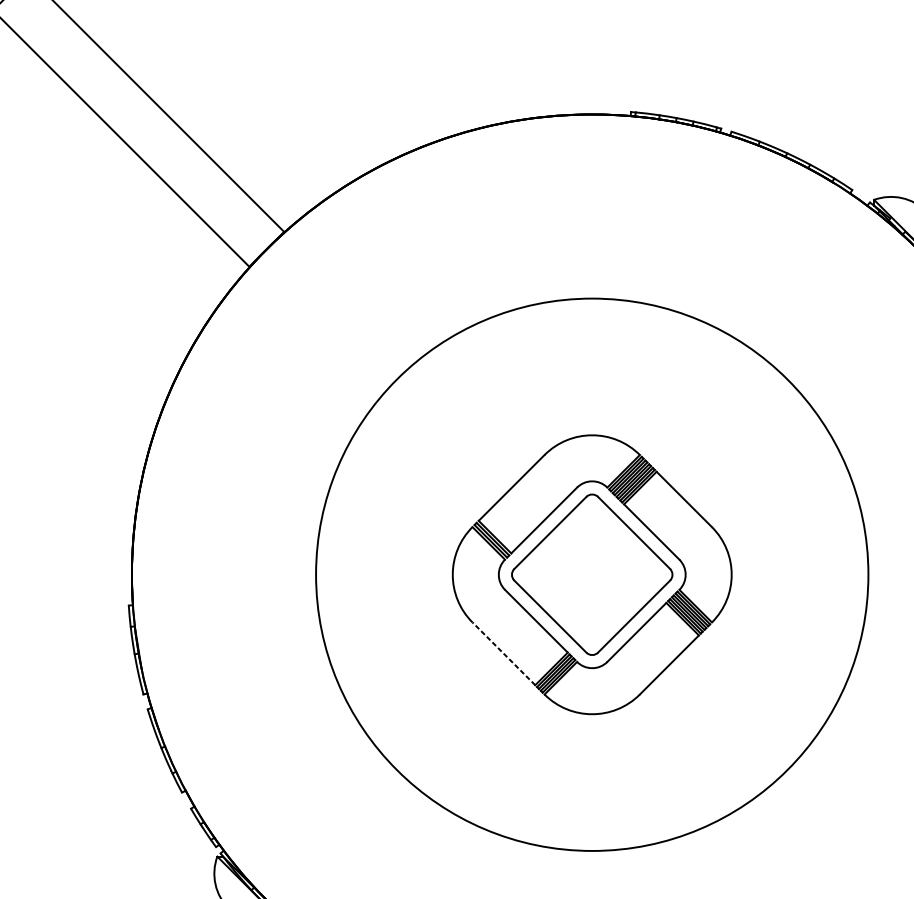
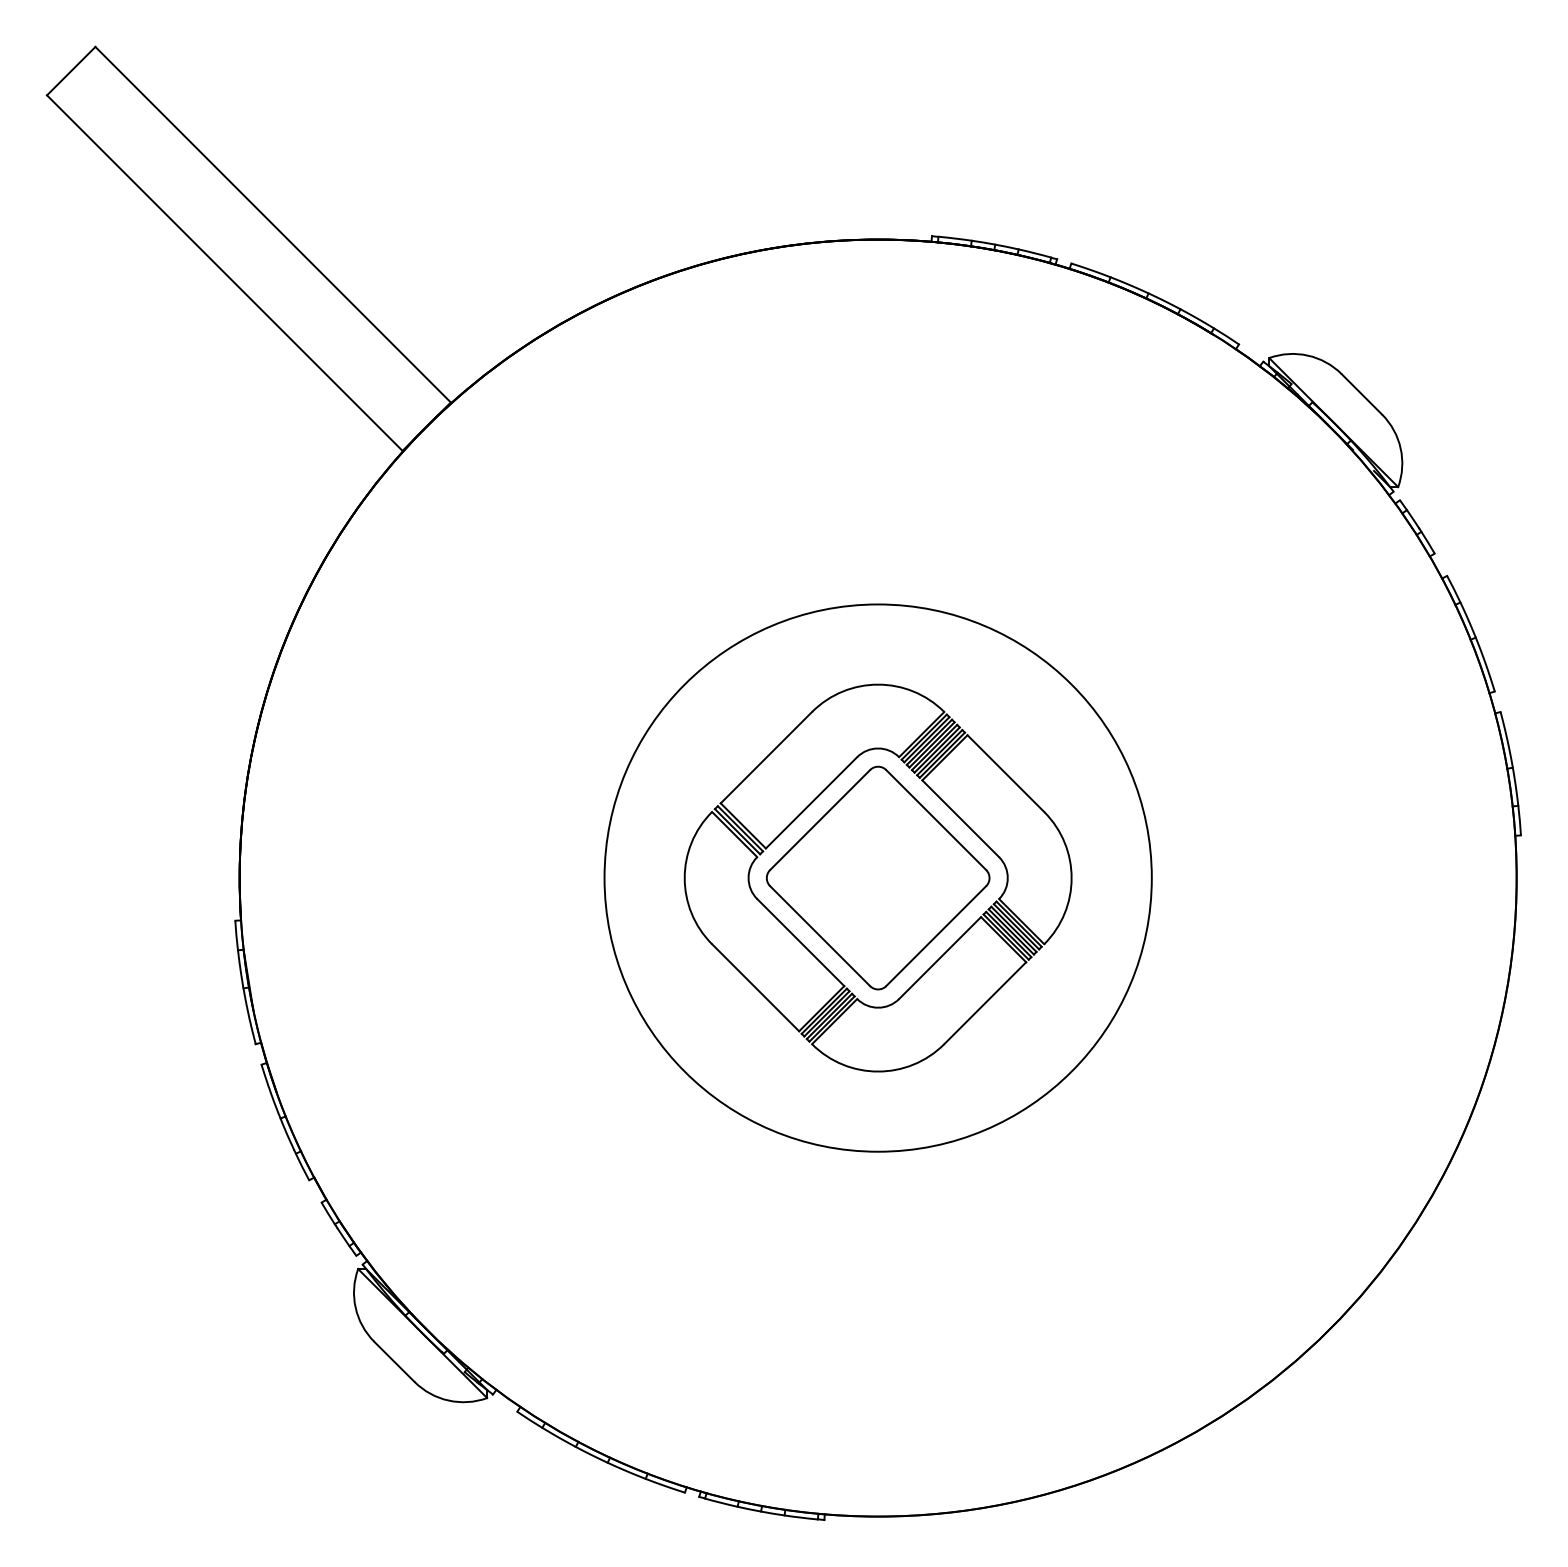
circle: (591, 574) -> (877, 877), size x0.71
line: (503, 653) -> (755, 987), dashed -> solid

